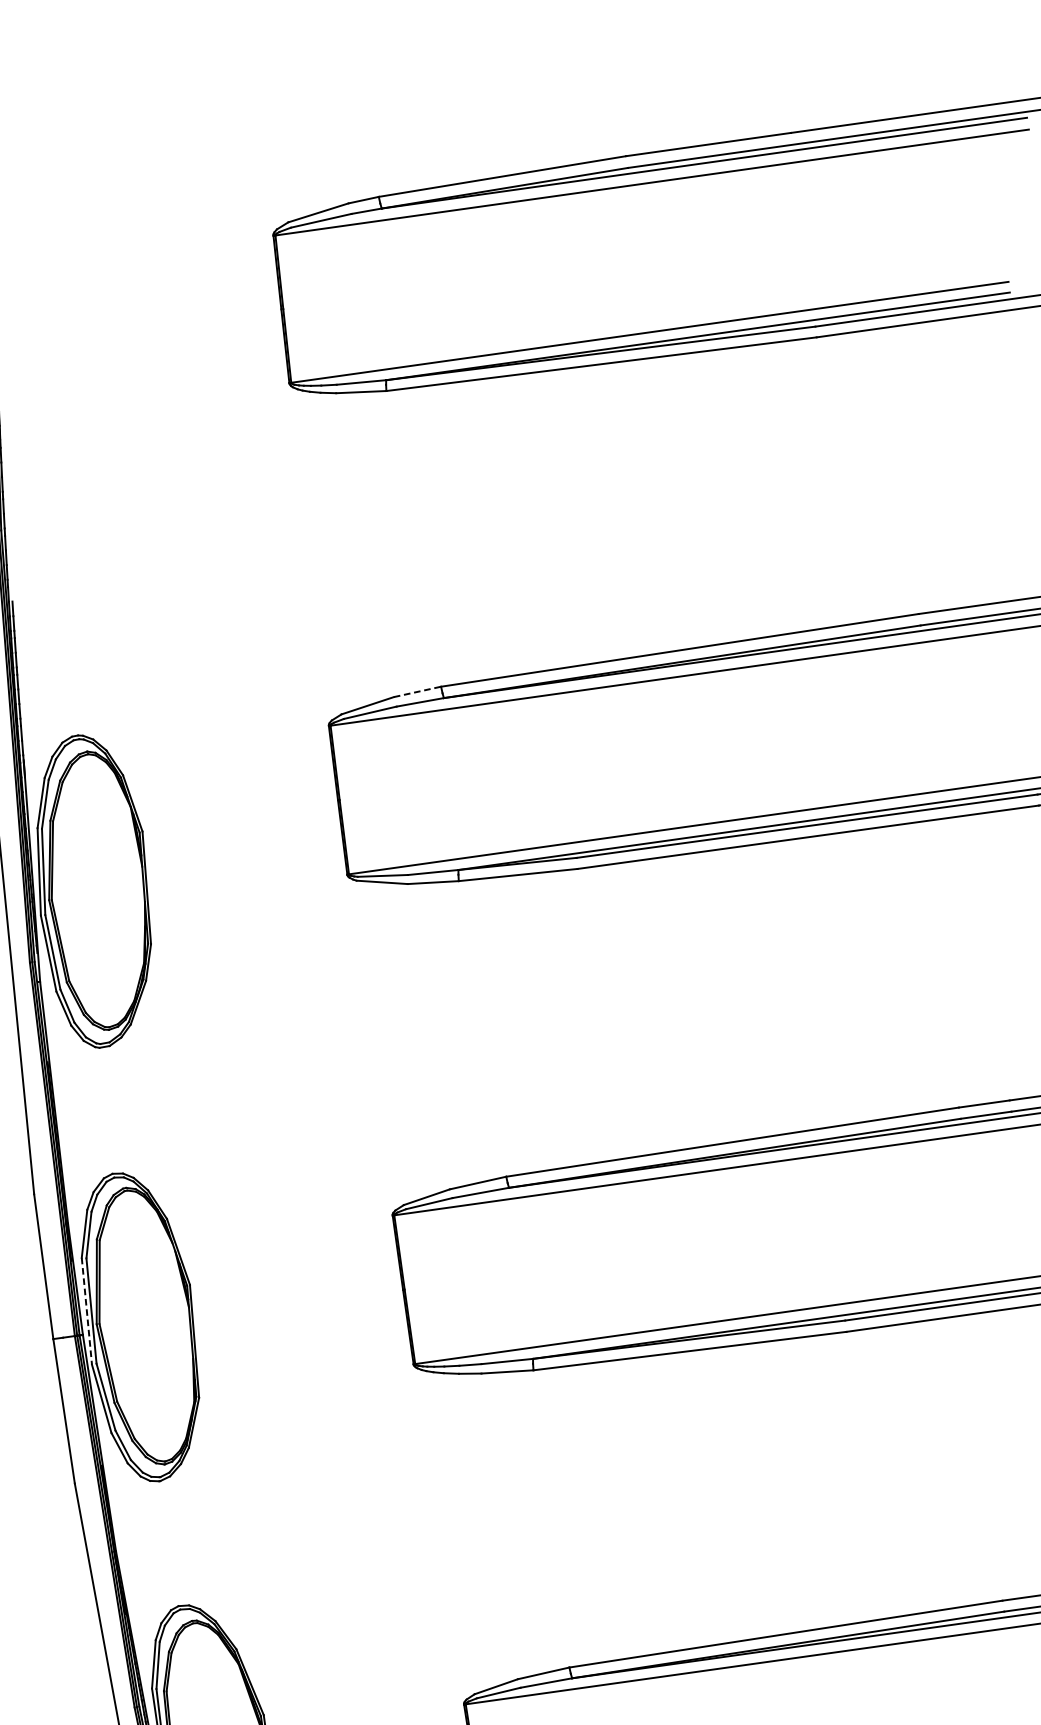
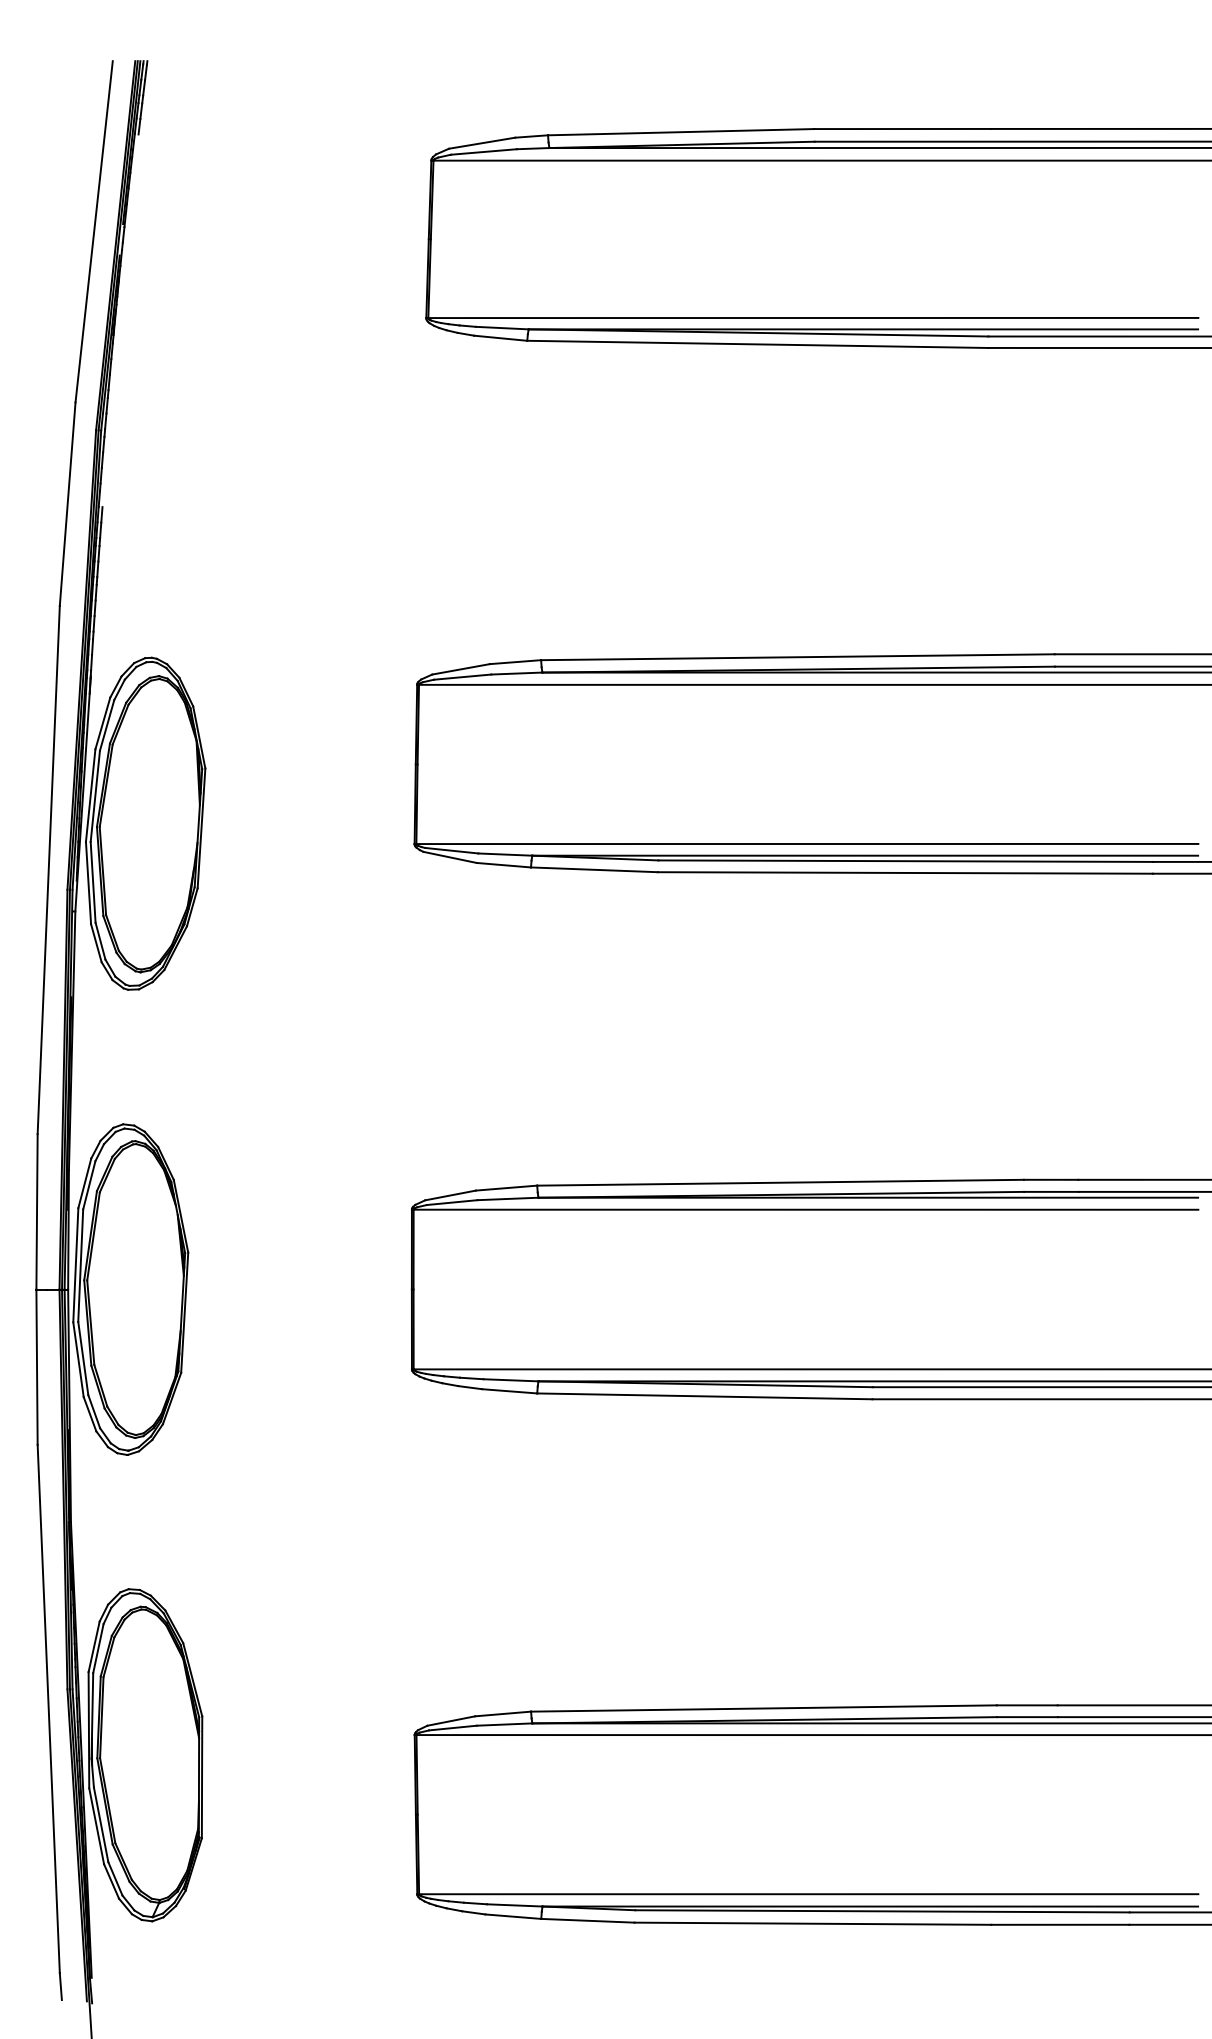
line: (417, 692) -> (515, 662), dashed -> solid
line: (86, 1311) -> (75, 1265), dashed -> solid

